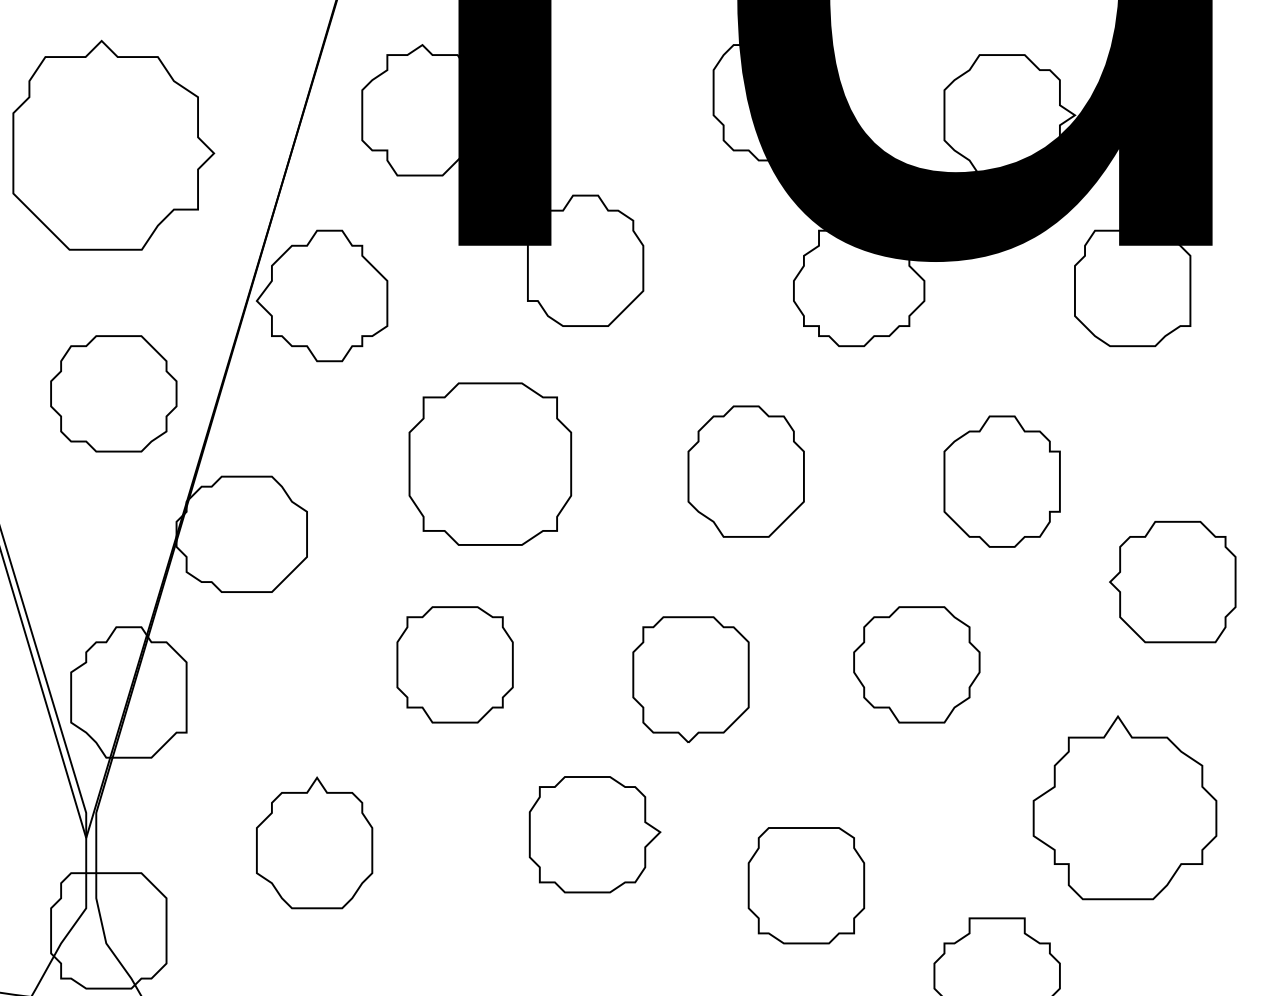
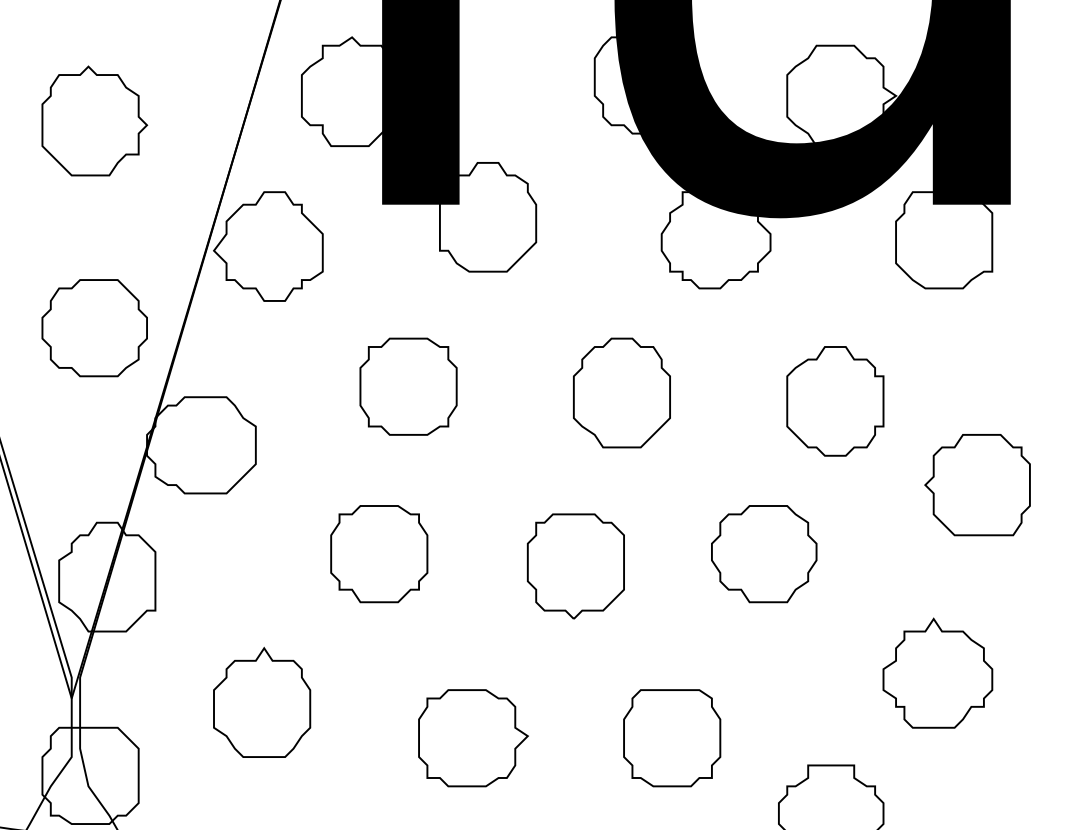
part: (113, 145) -> (94, 121), size x0.62
part: (489, 463) -> (407, 386), size x0.71
part: (1125, 807) -> (938, 673), size x0.71
part: (594, 834) -> (472, 738), moved

